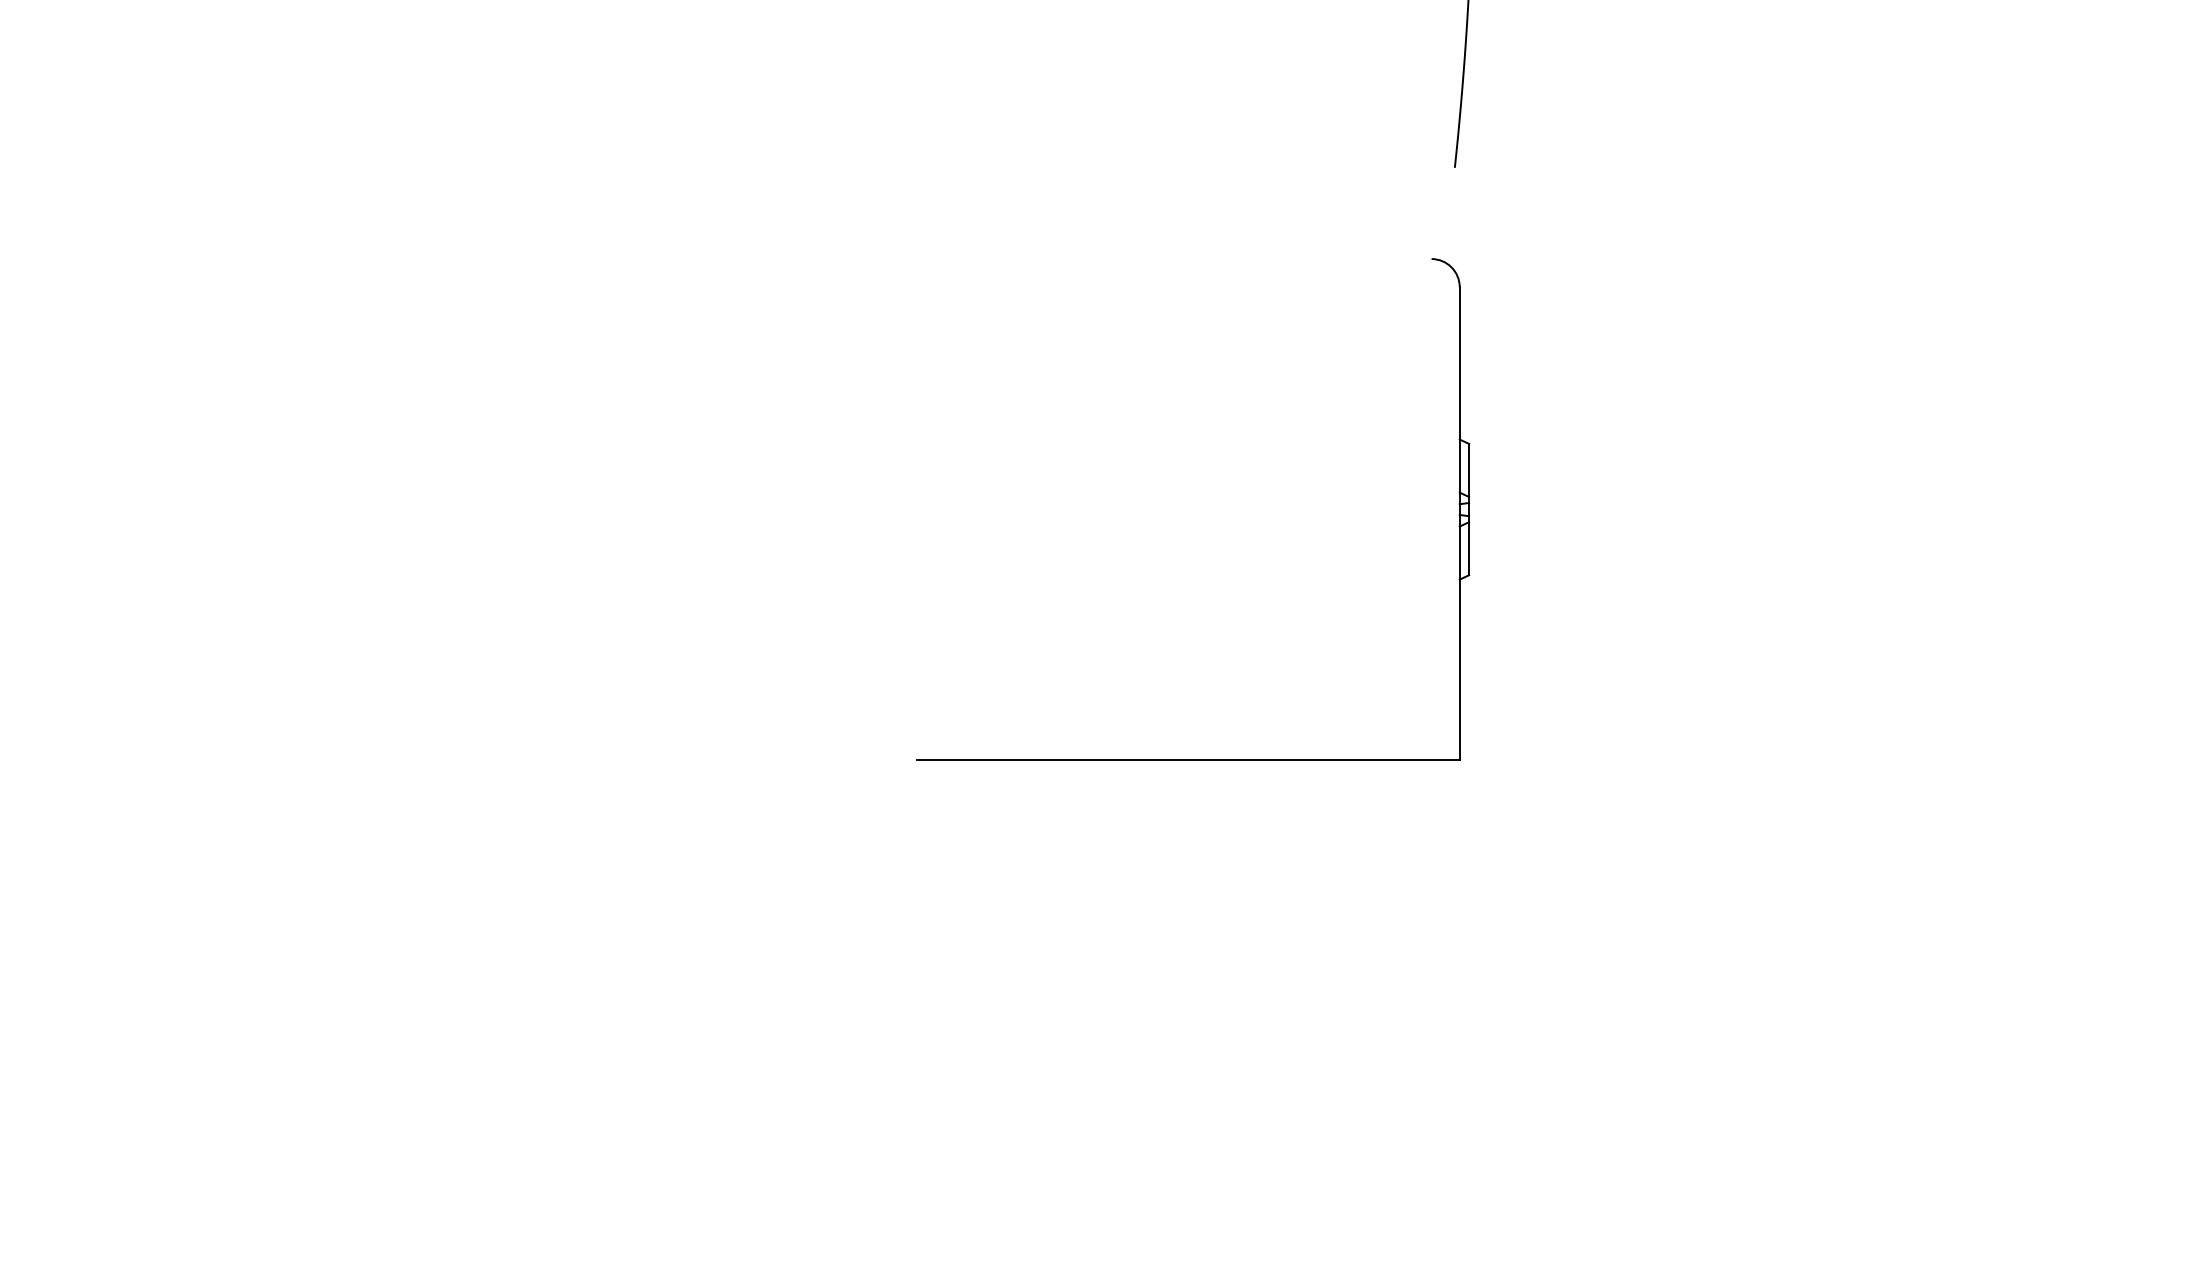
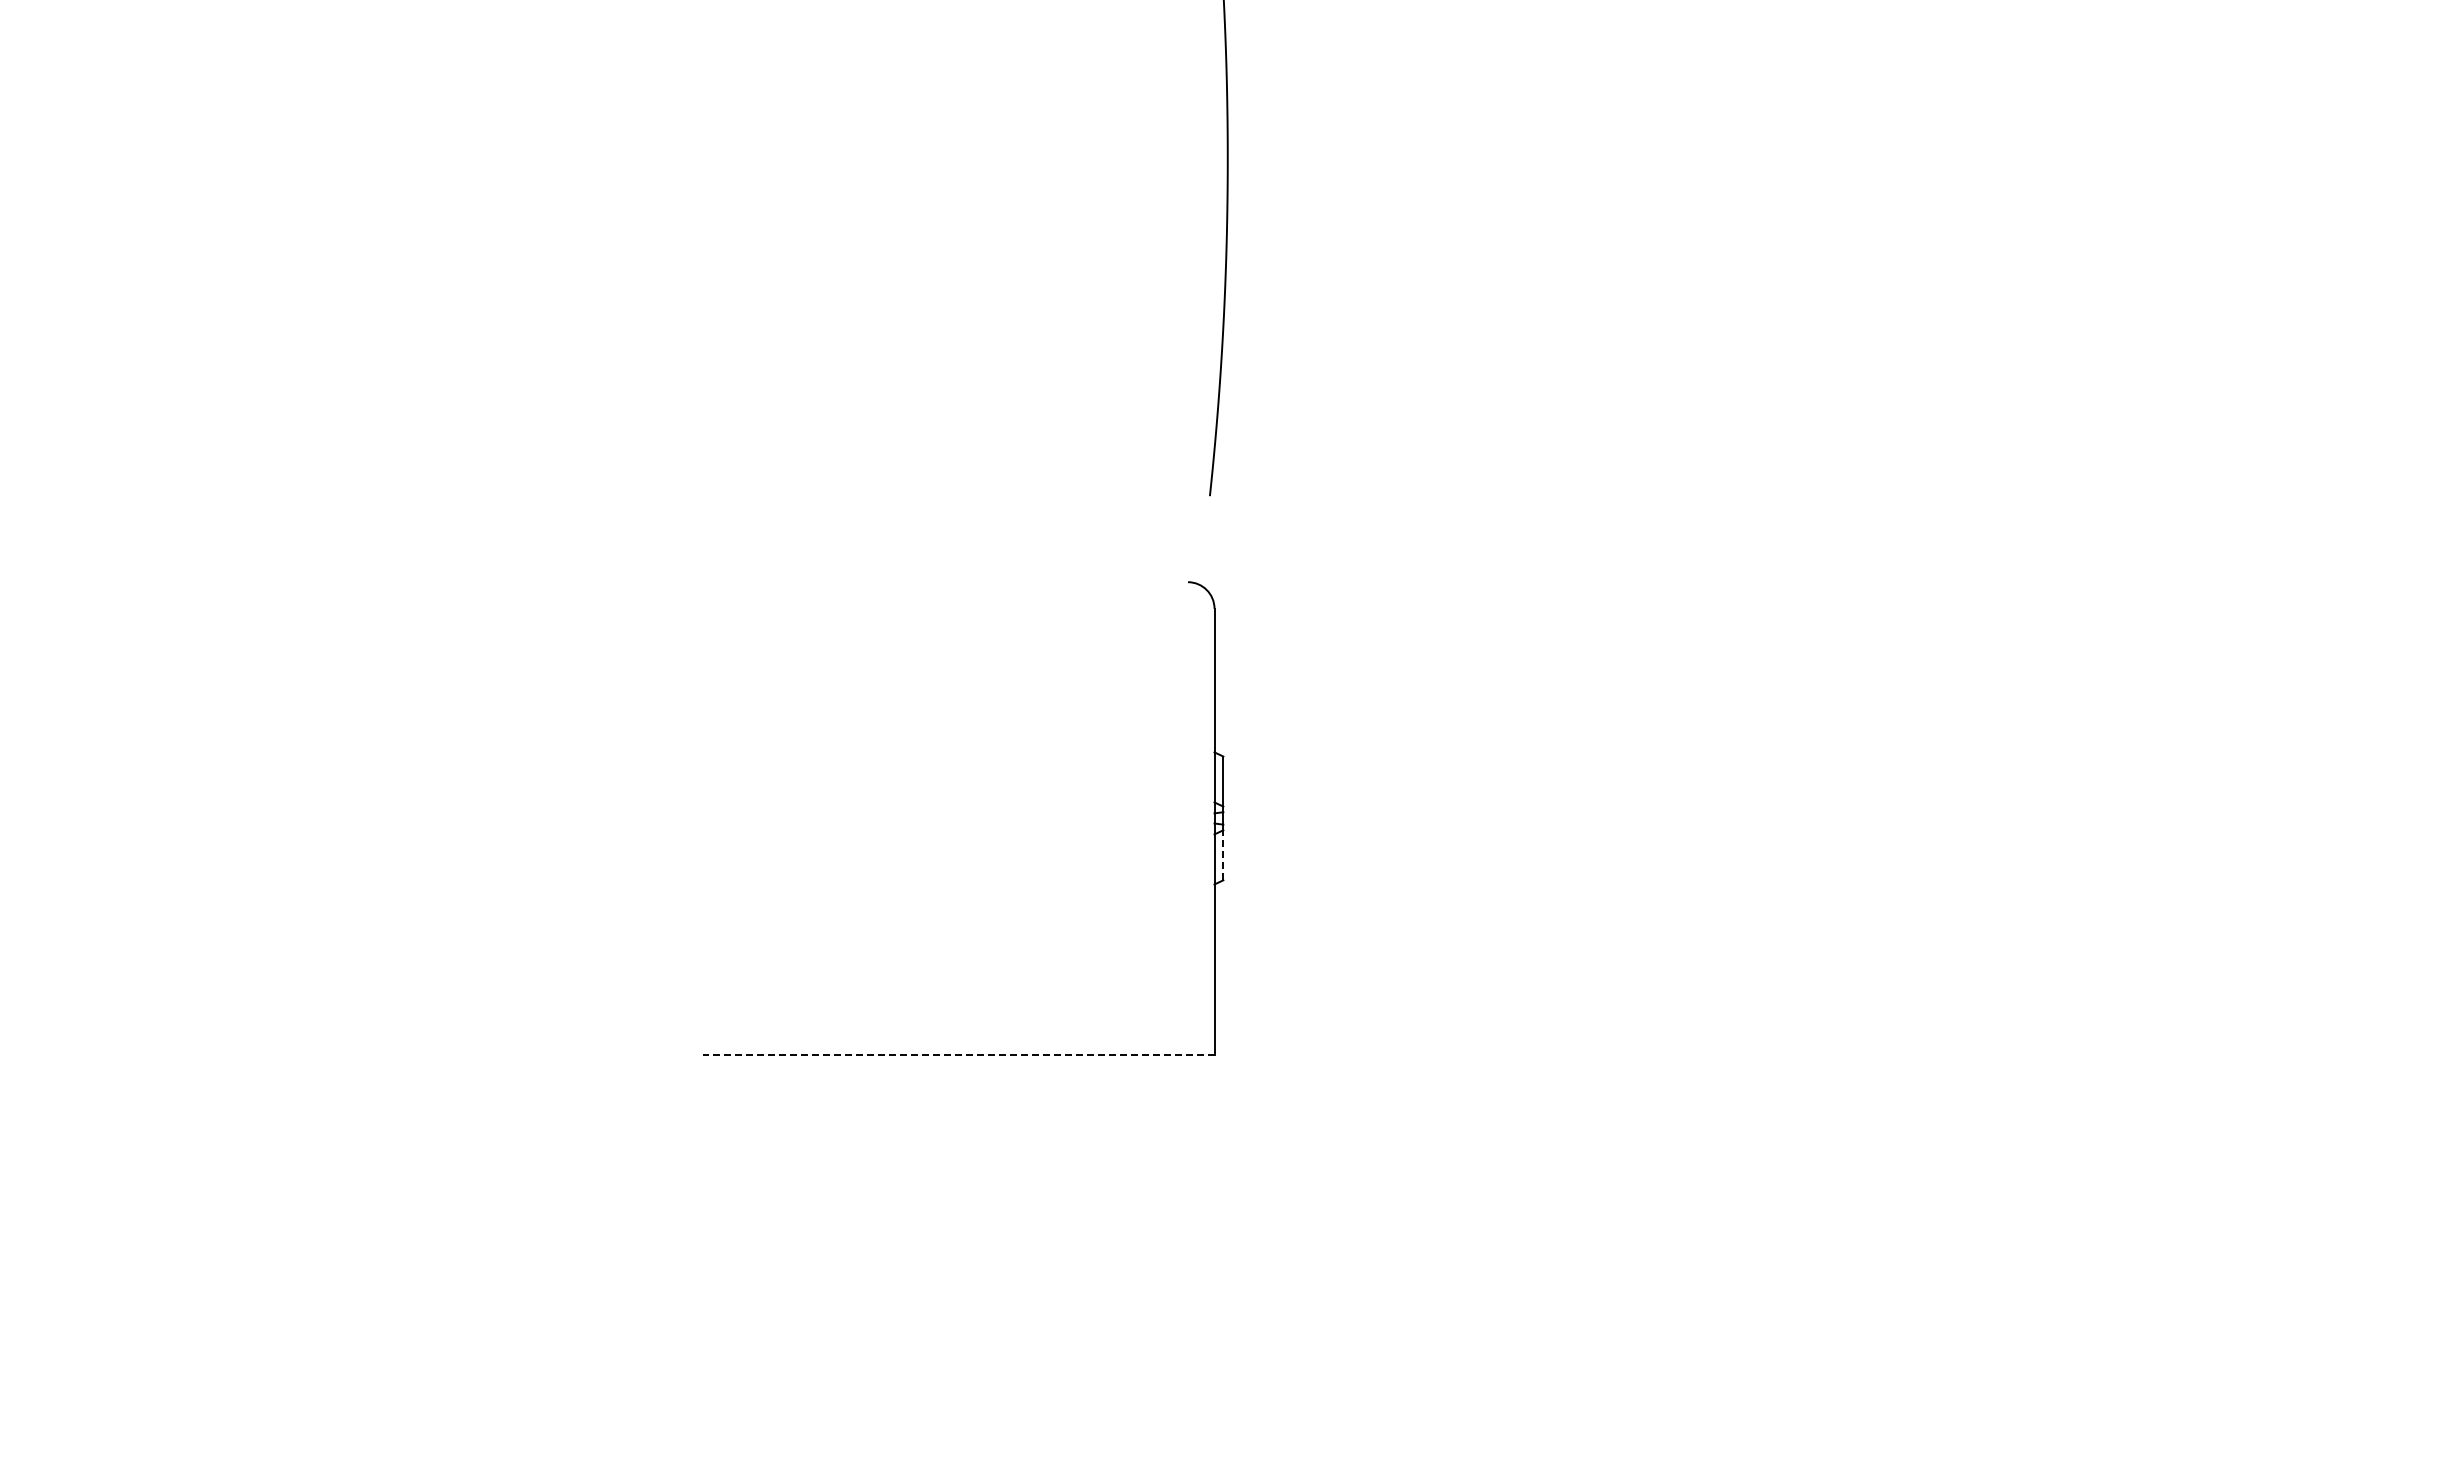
line: (1469, 547) -> (1223, 854), solid -> dashed
line: (1188, 759) -> (958, 1054), solid -> dashed

